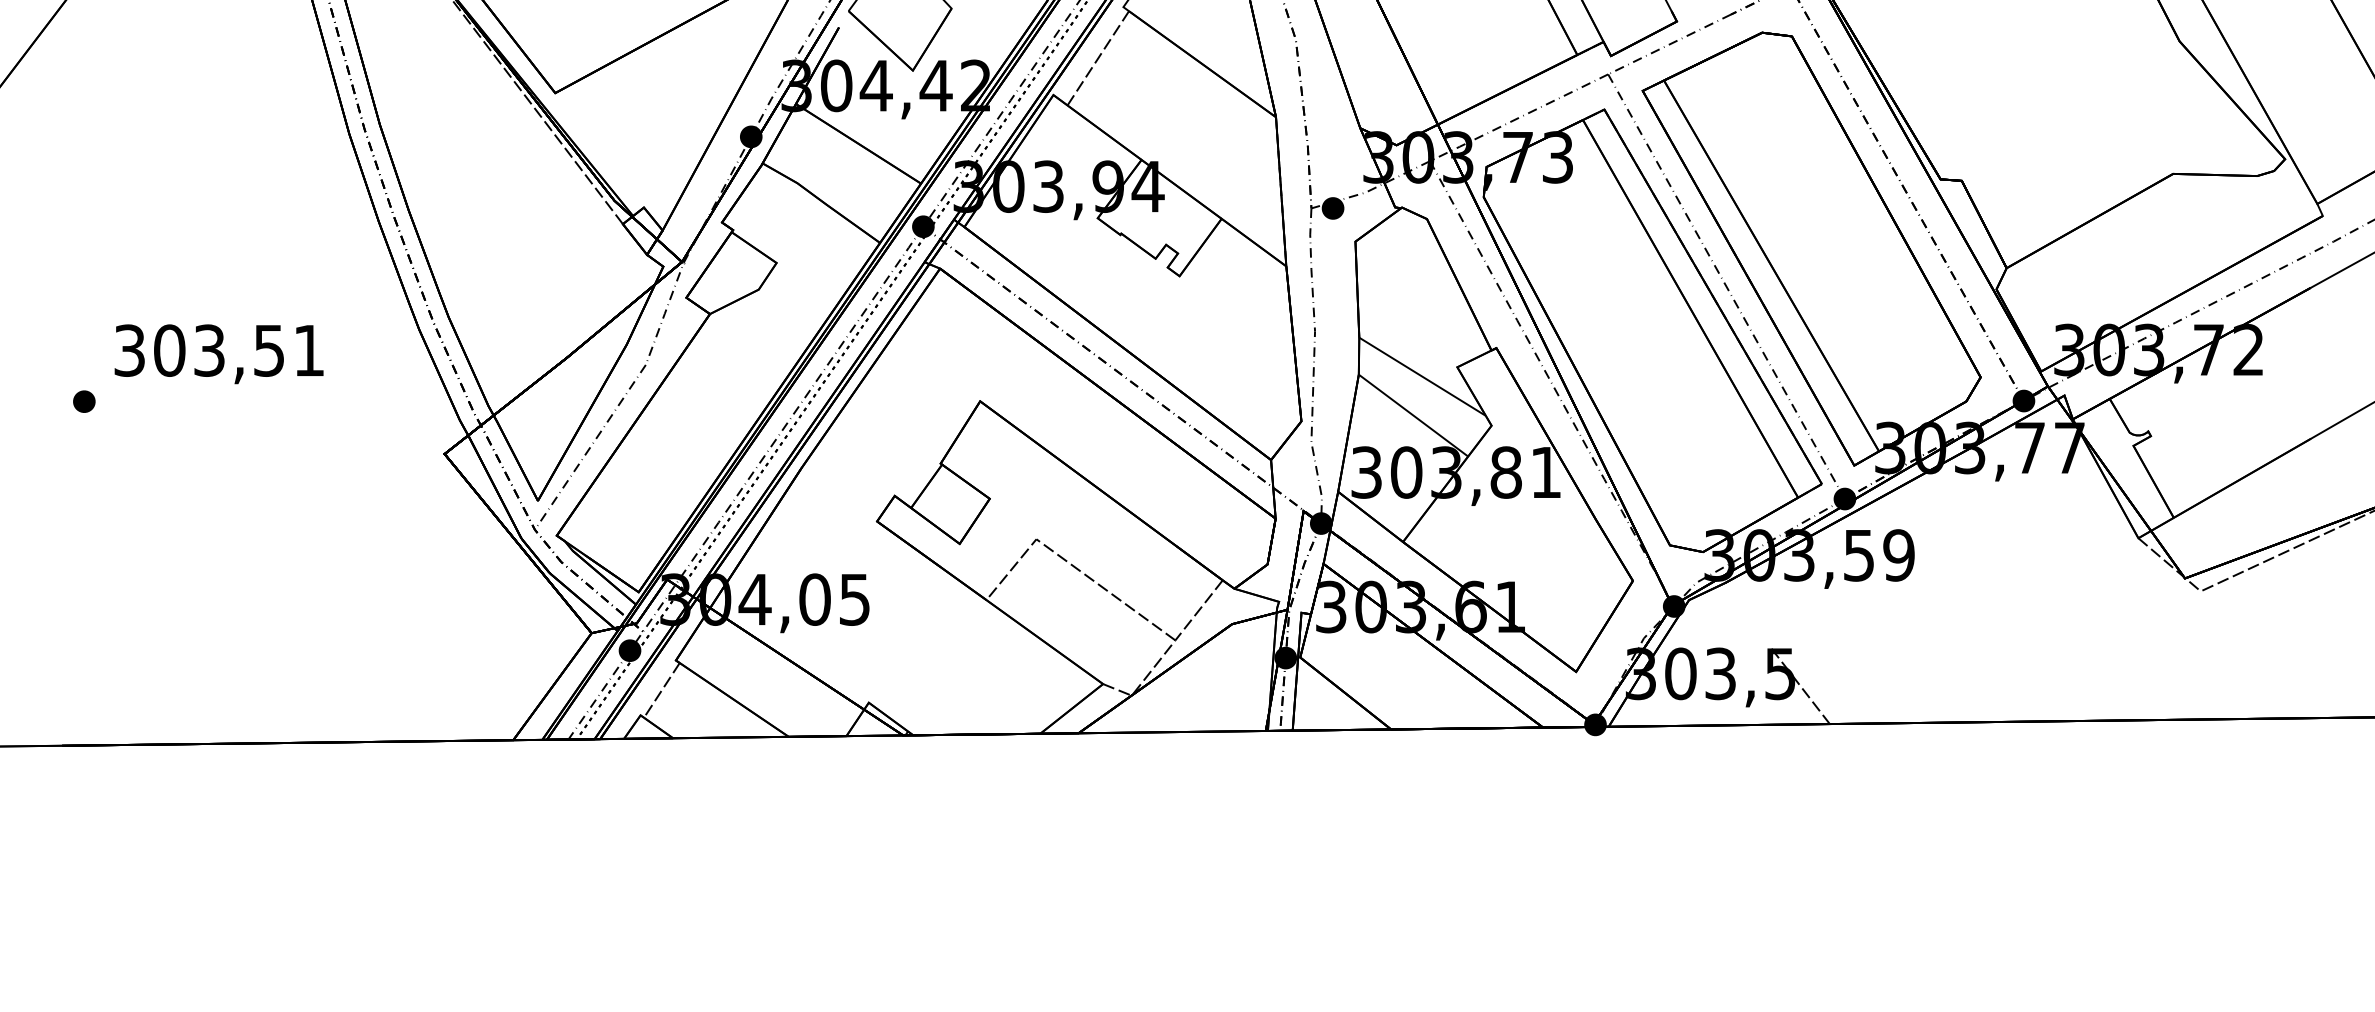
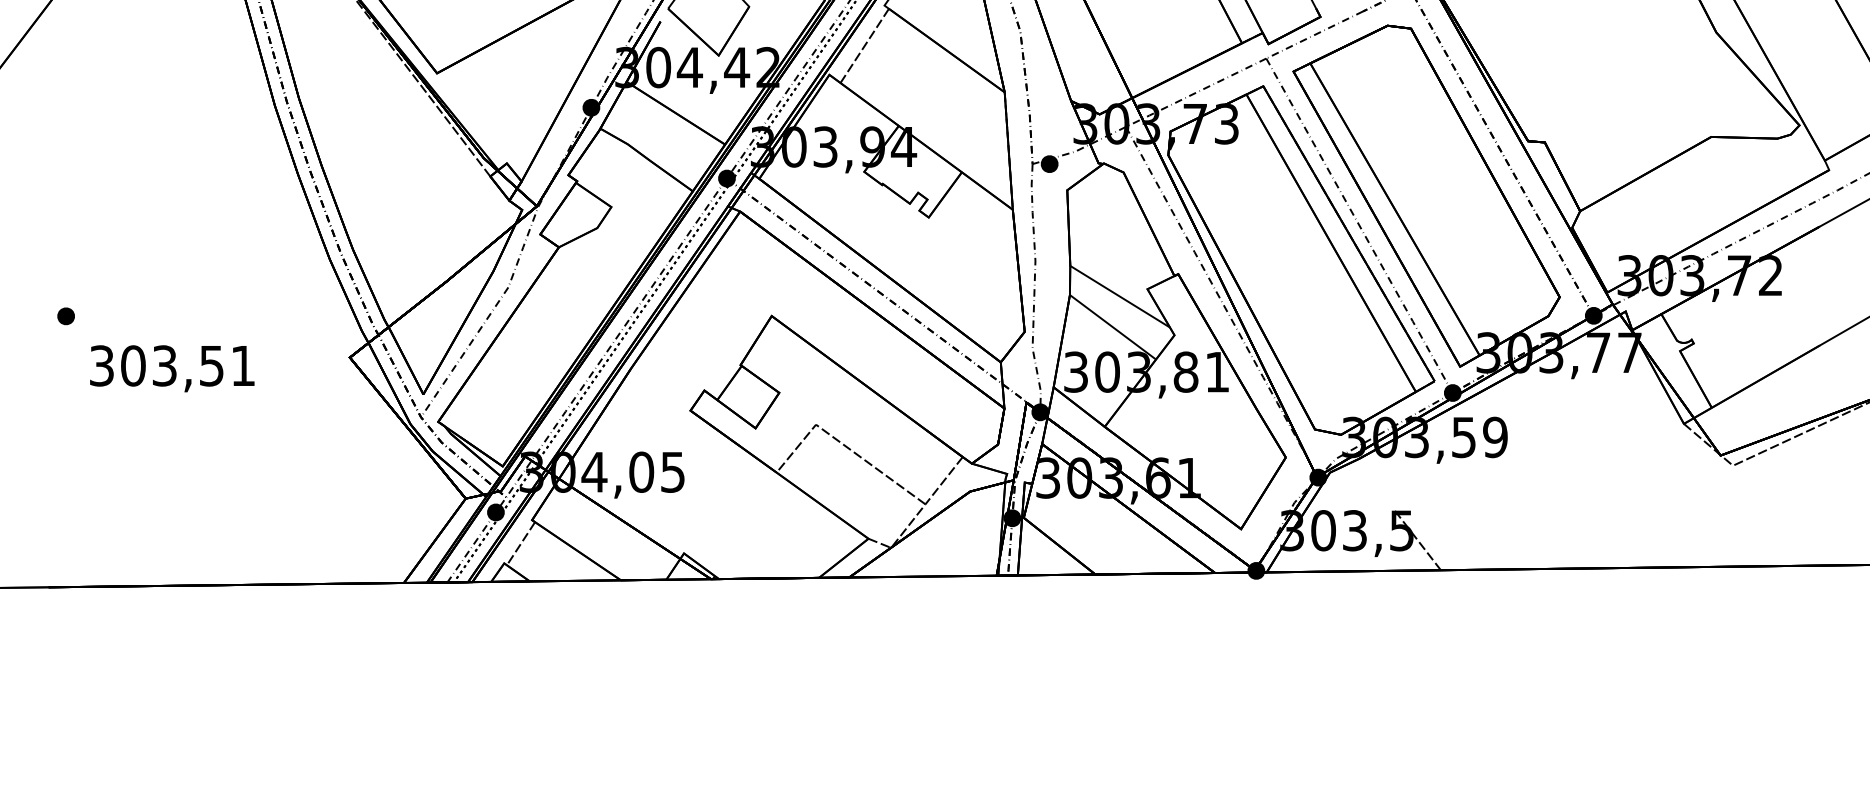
text: (218, 354) -> (171, 368), moved

